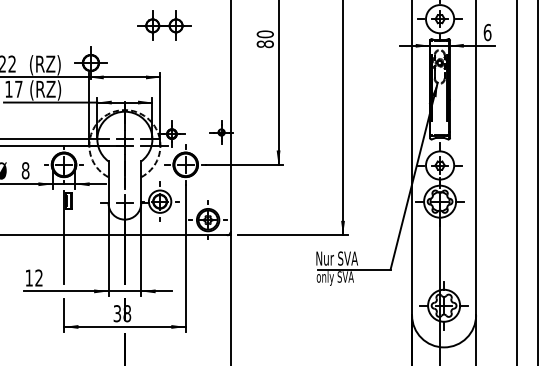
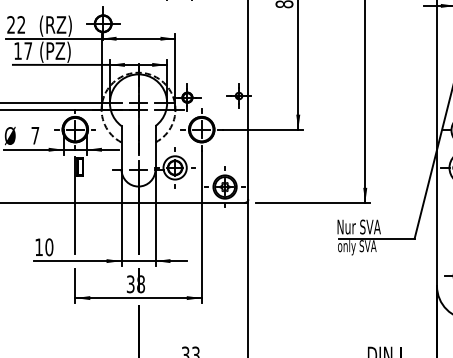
text: (49, 90) -> (60, 52), (RZ) -> (PZ)
text: (25, 170) -> (35, 135), 8 -> 7
text: (38, 277) -> (48, 246), 12 -> 10

